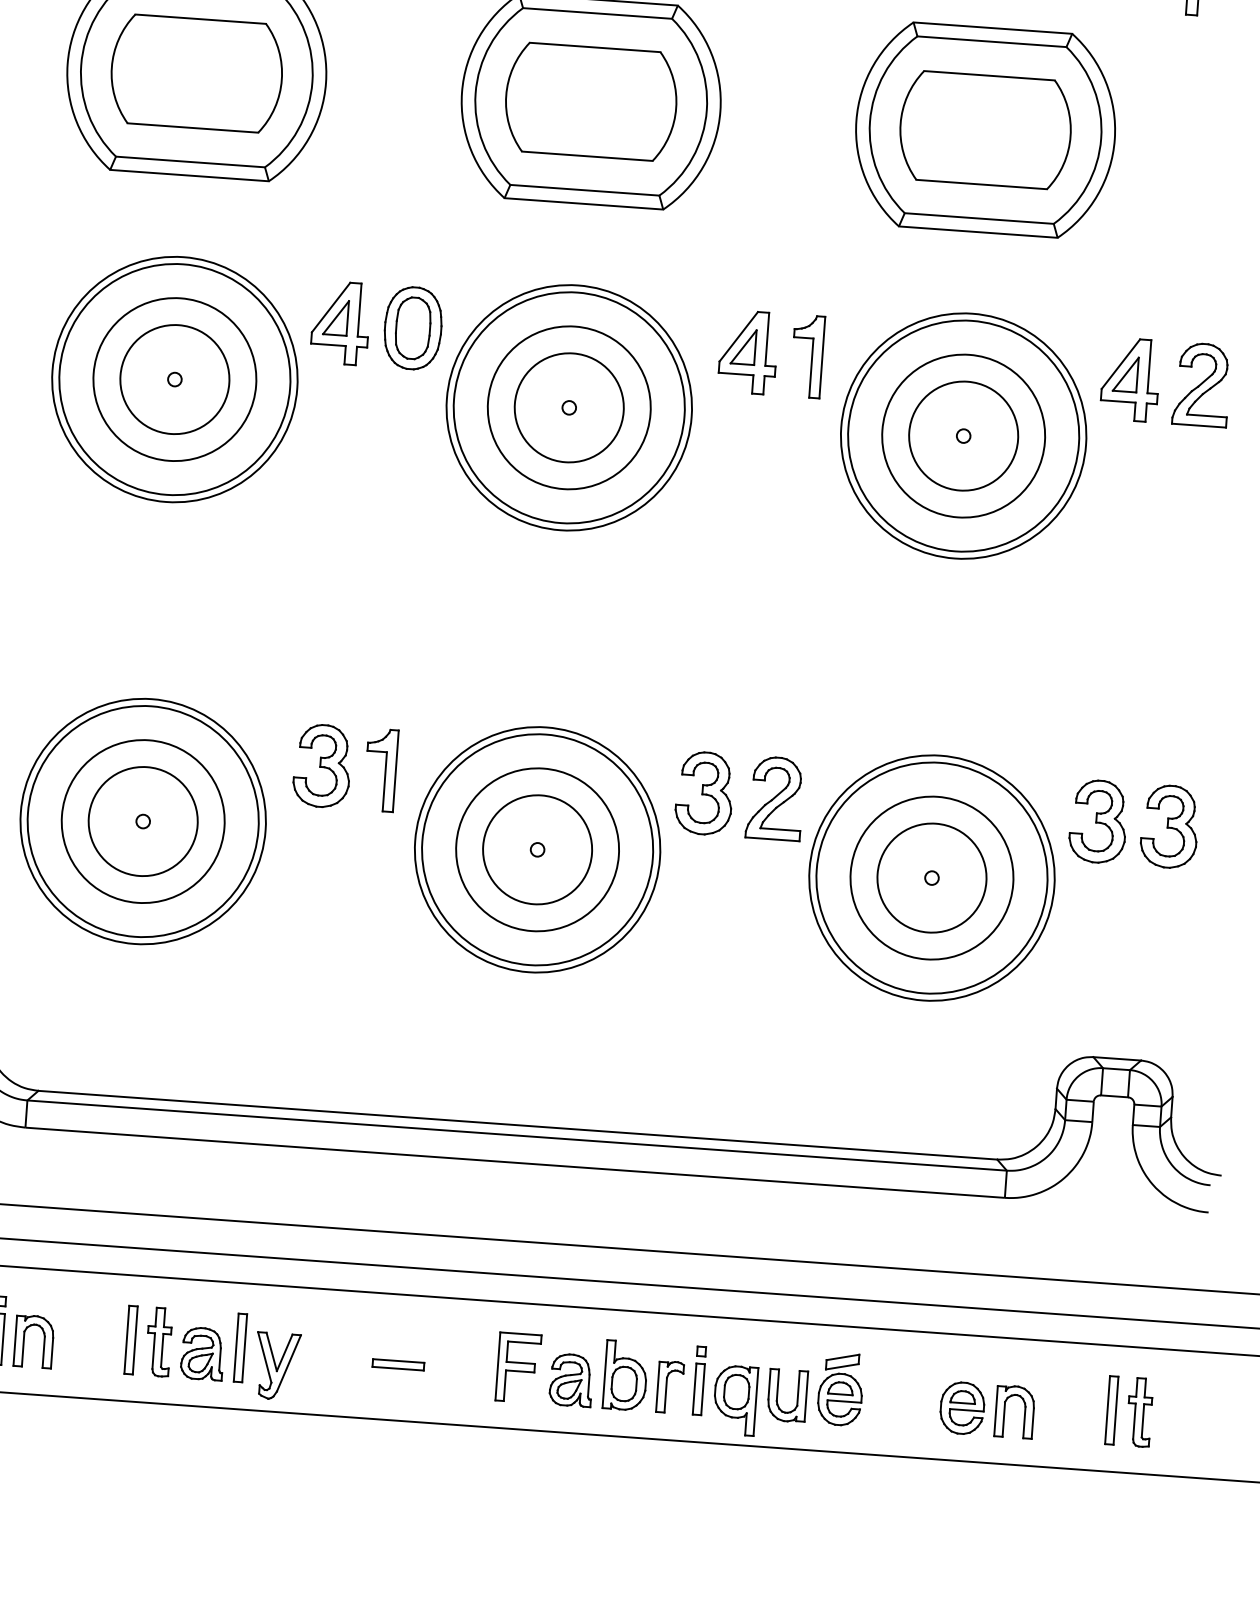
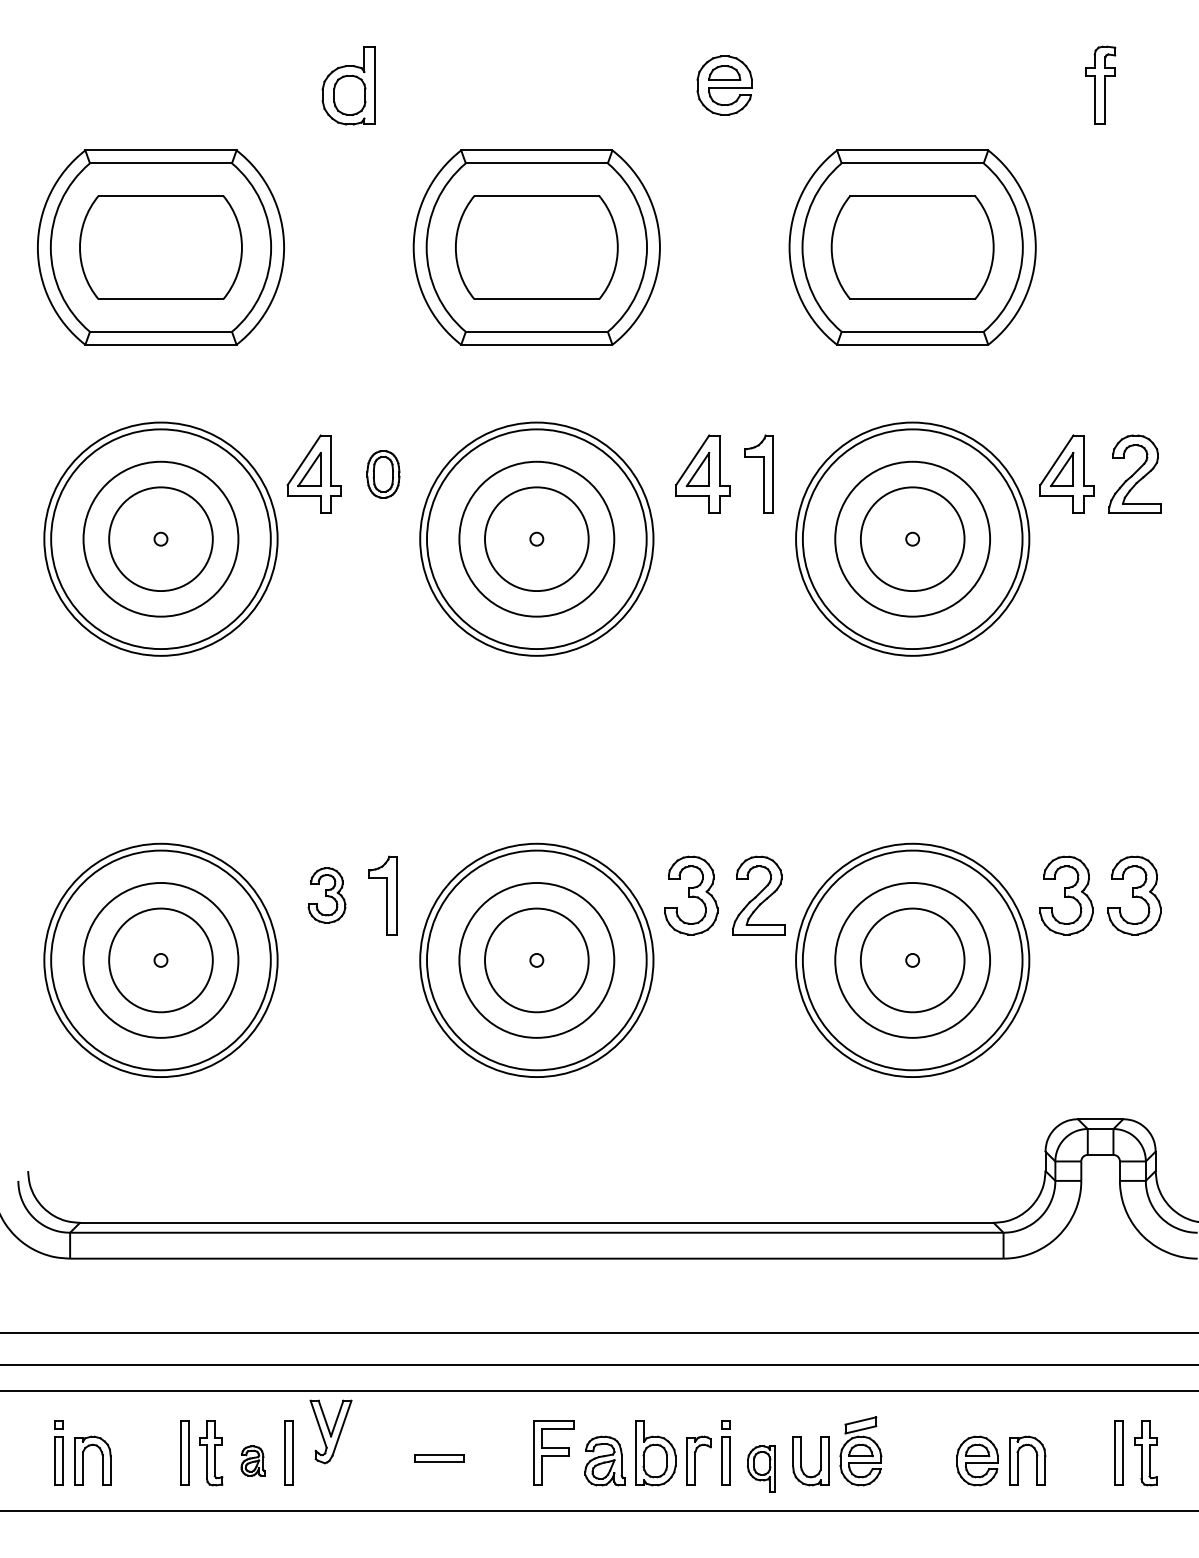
part: (413, 328) -> (383, 474), size x0.6
part: (321, 765) -> (326, 895), size x0.7
part: (201, 1353) -> (252, 1460), size x0.6
part: (276, 1365) -> (330, 1431), moved
part: (735, 1399) -> (761, 1468), size x0.7

